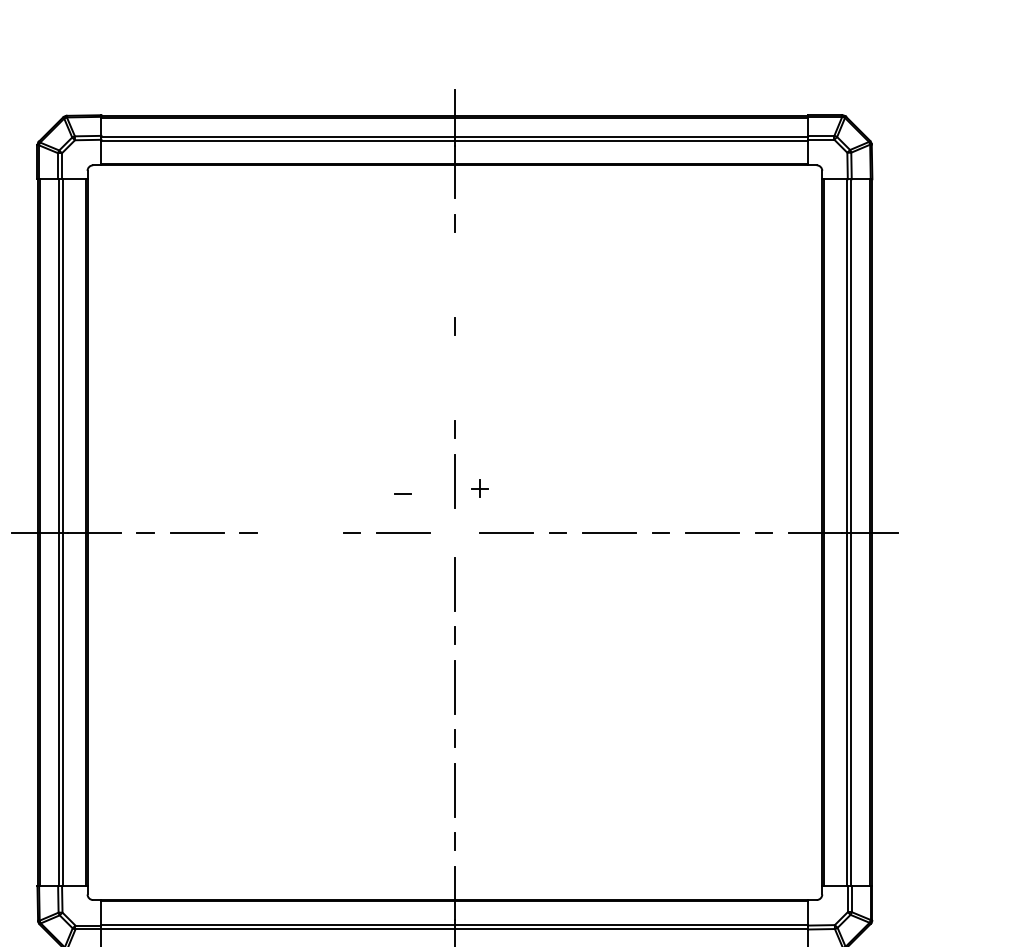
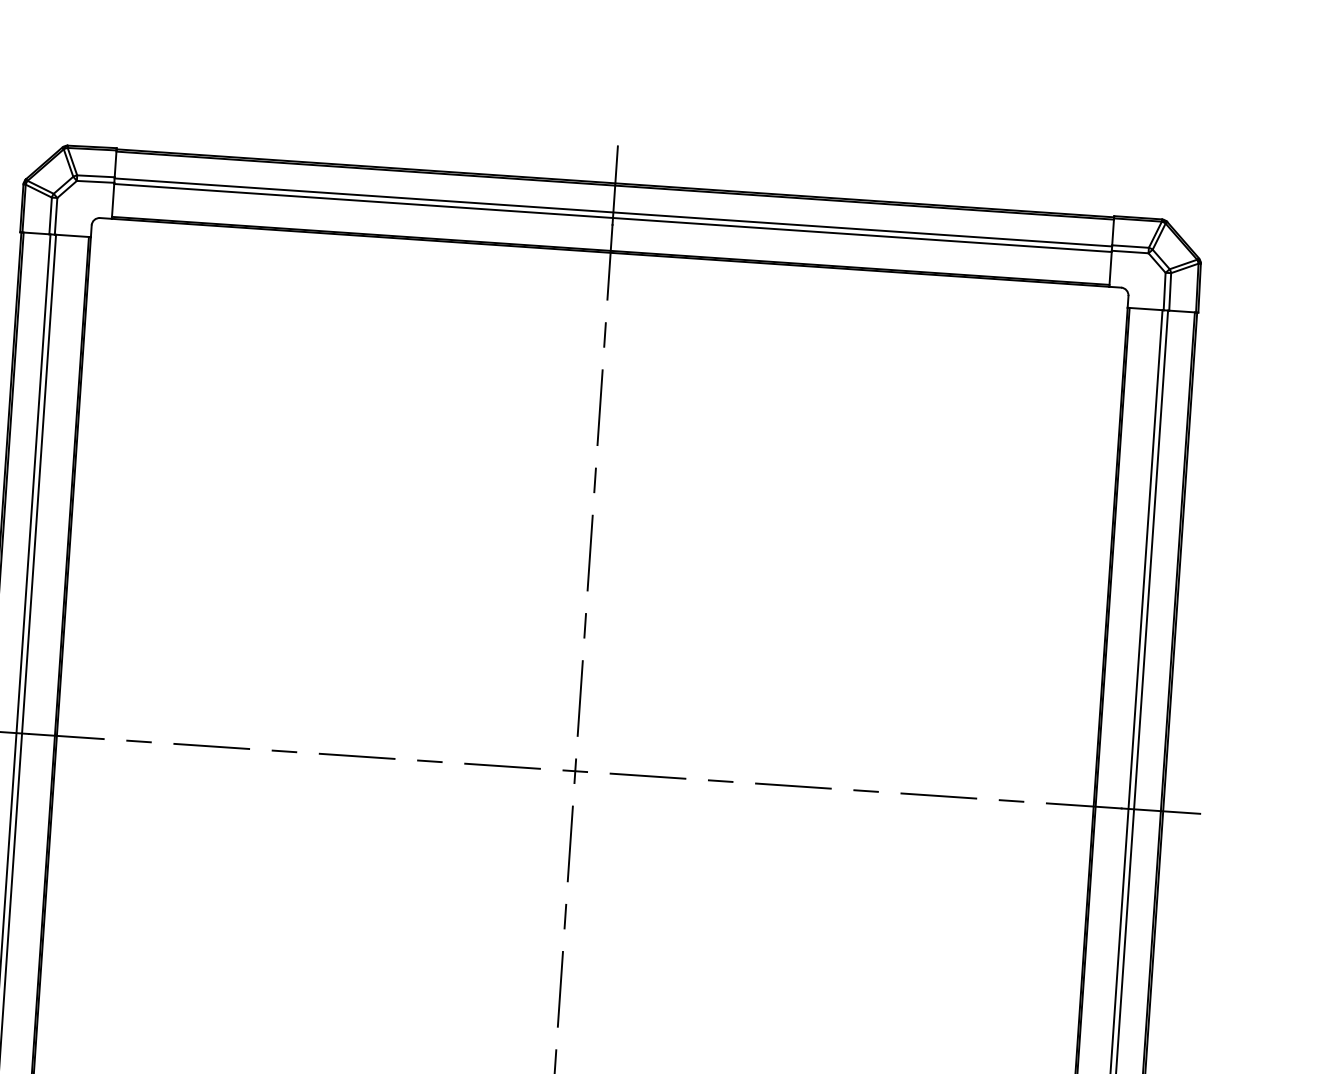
line: (454, 275) -> (599, 408), added
line: (454, 377) -> (589, 552), added
part: (479, 488) -> (574, 770), moved
line: (402, 493) -> (505, 710), removed
line: (299, 532) -> (355, 756), added

